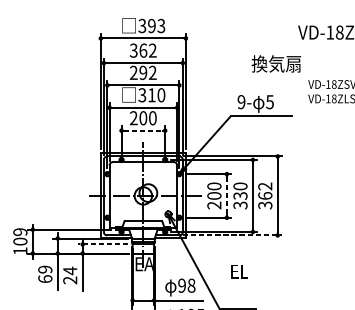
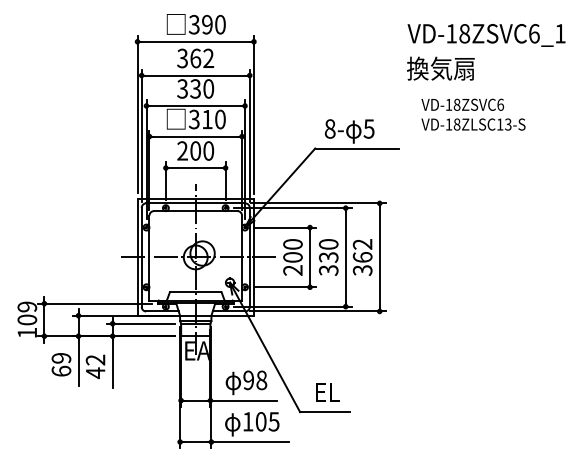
text: (161, 25) -> (220, 24), 393 -> 390
text: (276, 63) -> (440, 68), moved
text: (143, 72) -> (195, 88), 292 -> 330
text: (241, 101) -> (329, 128), 9- -> 8-
line: (143, 131) -> (196, 168), dashed -> solid
line: (227, 196) -> (310, 257), dashed -> solid
line: (233, 235) -> (318, 311), dashed -> solid
line: (103, 244) -> (140, 323), dashed -> solid
text: (239, 271) -> (327, 392), moved
text: (70, 275) -> (95, 366), 24 -> 42

